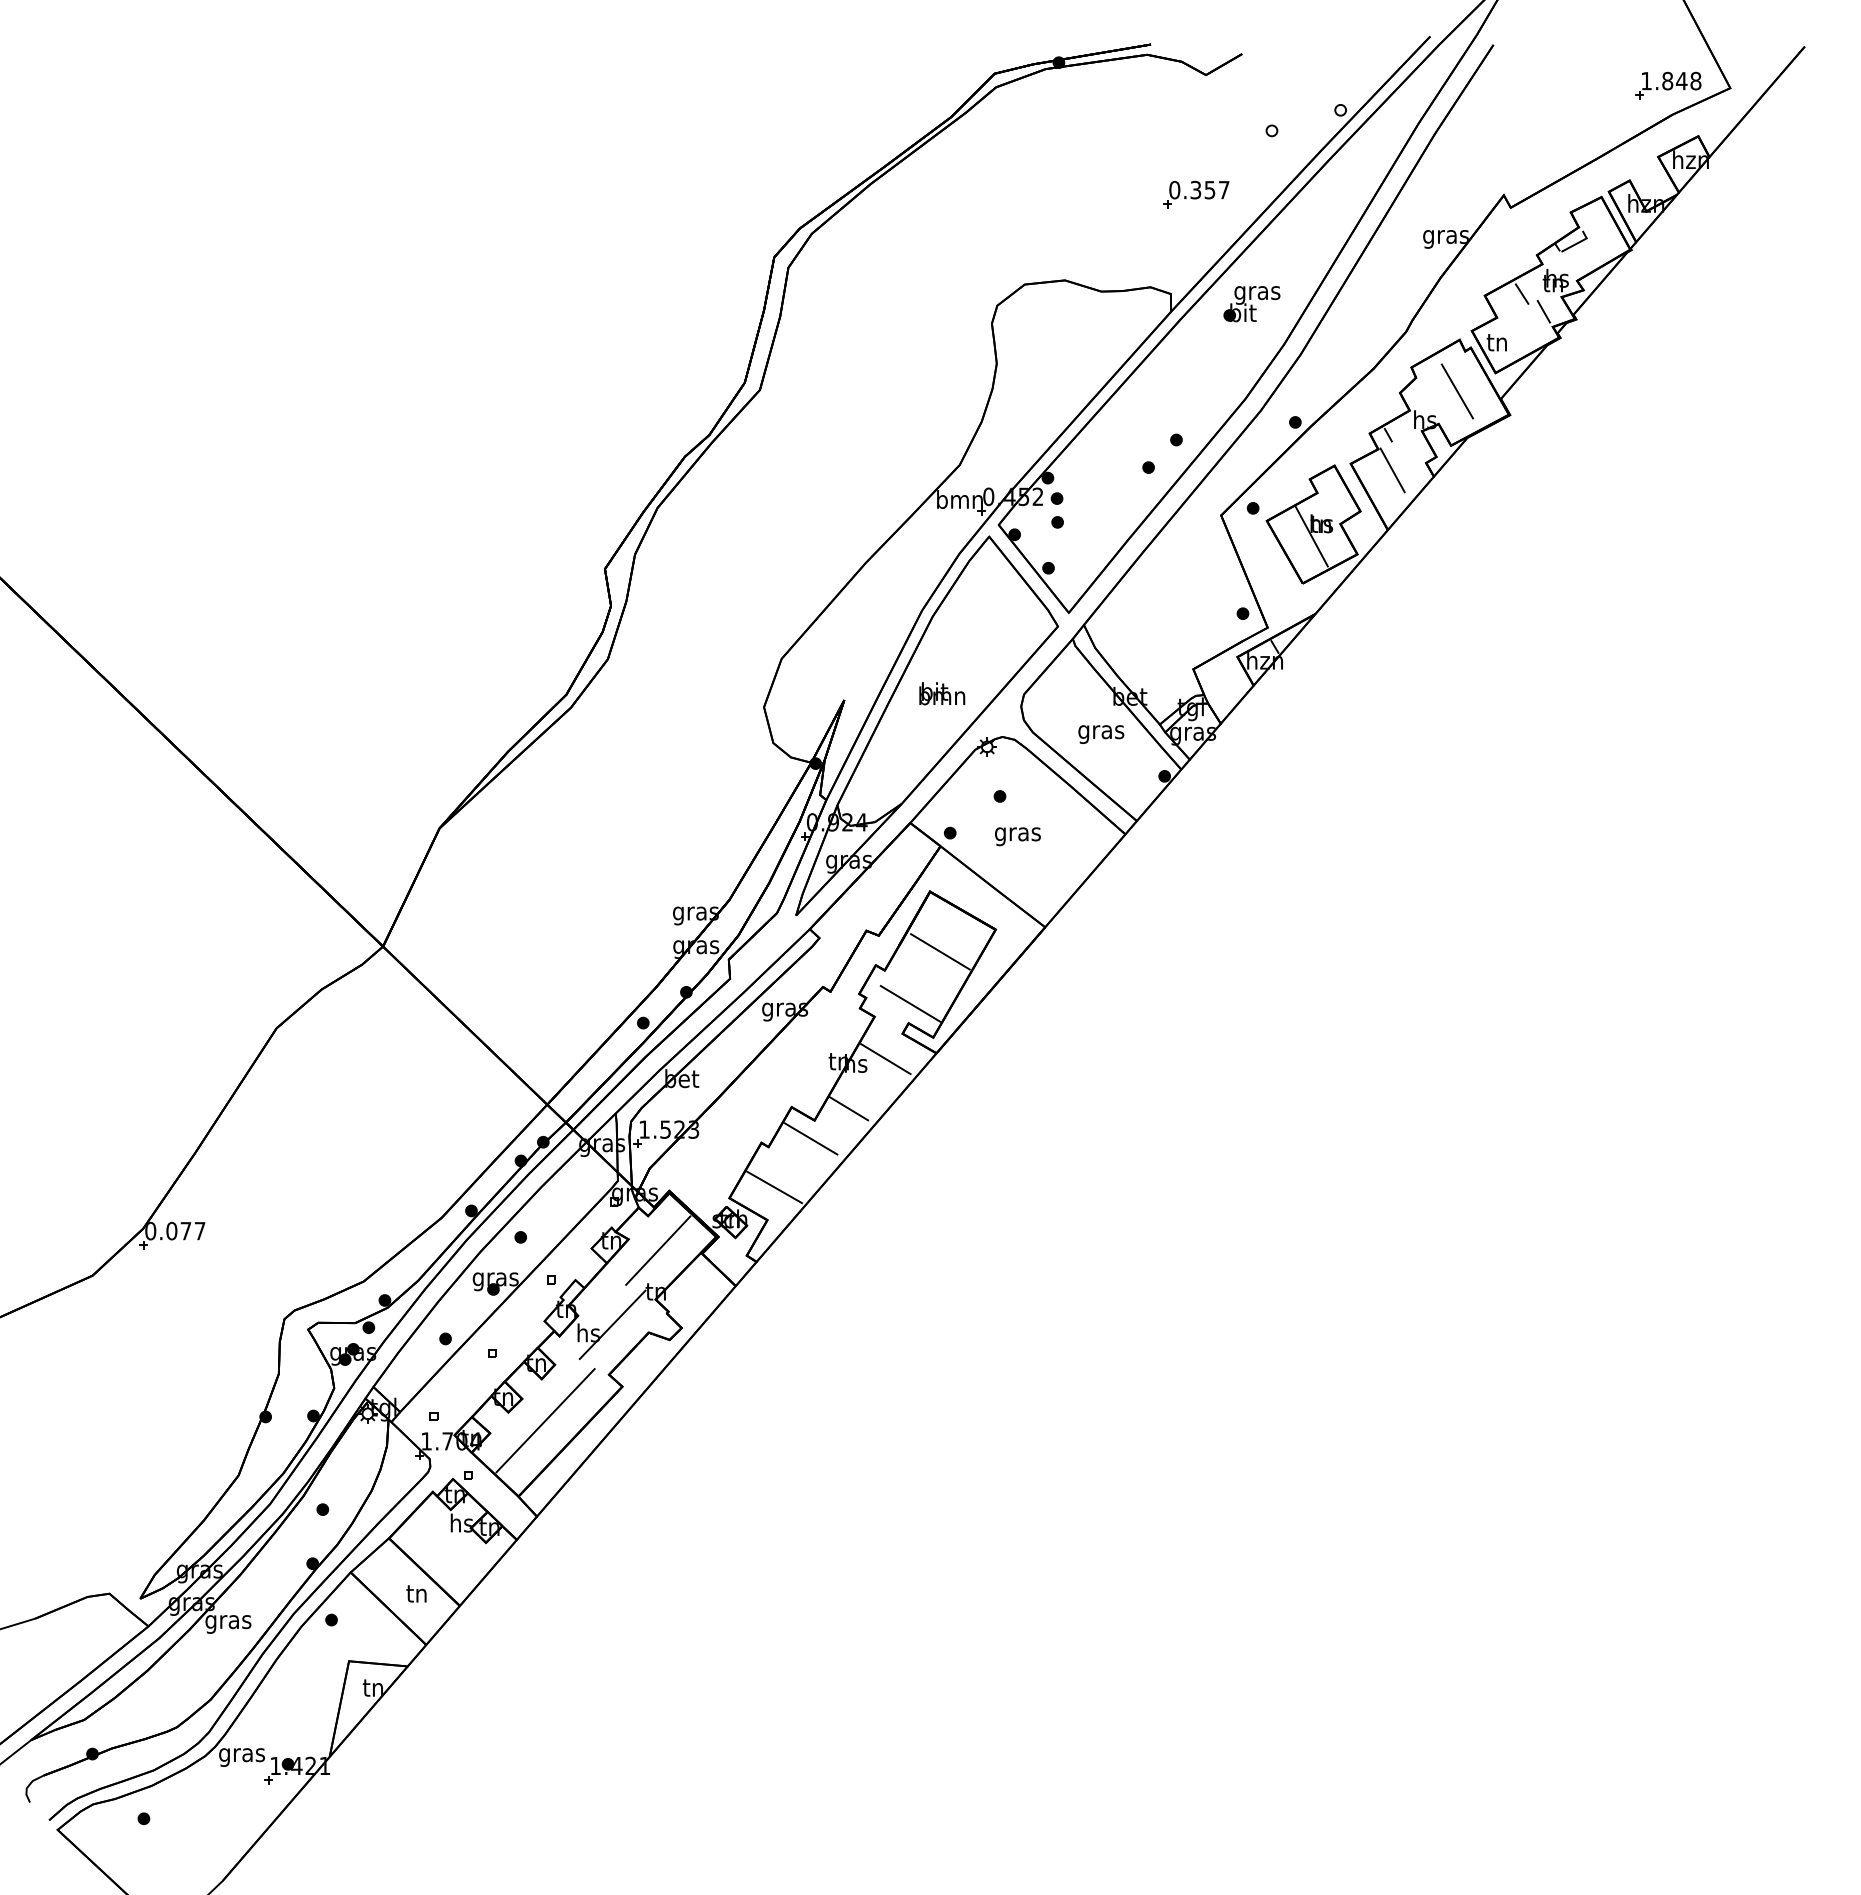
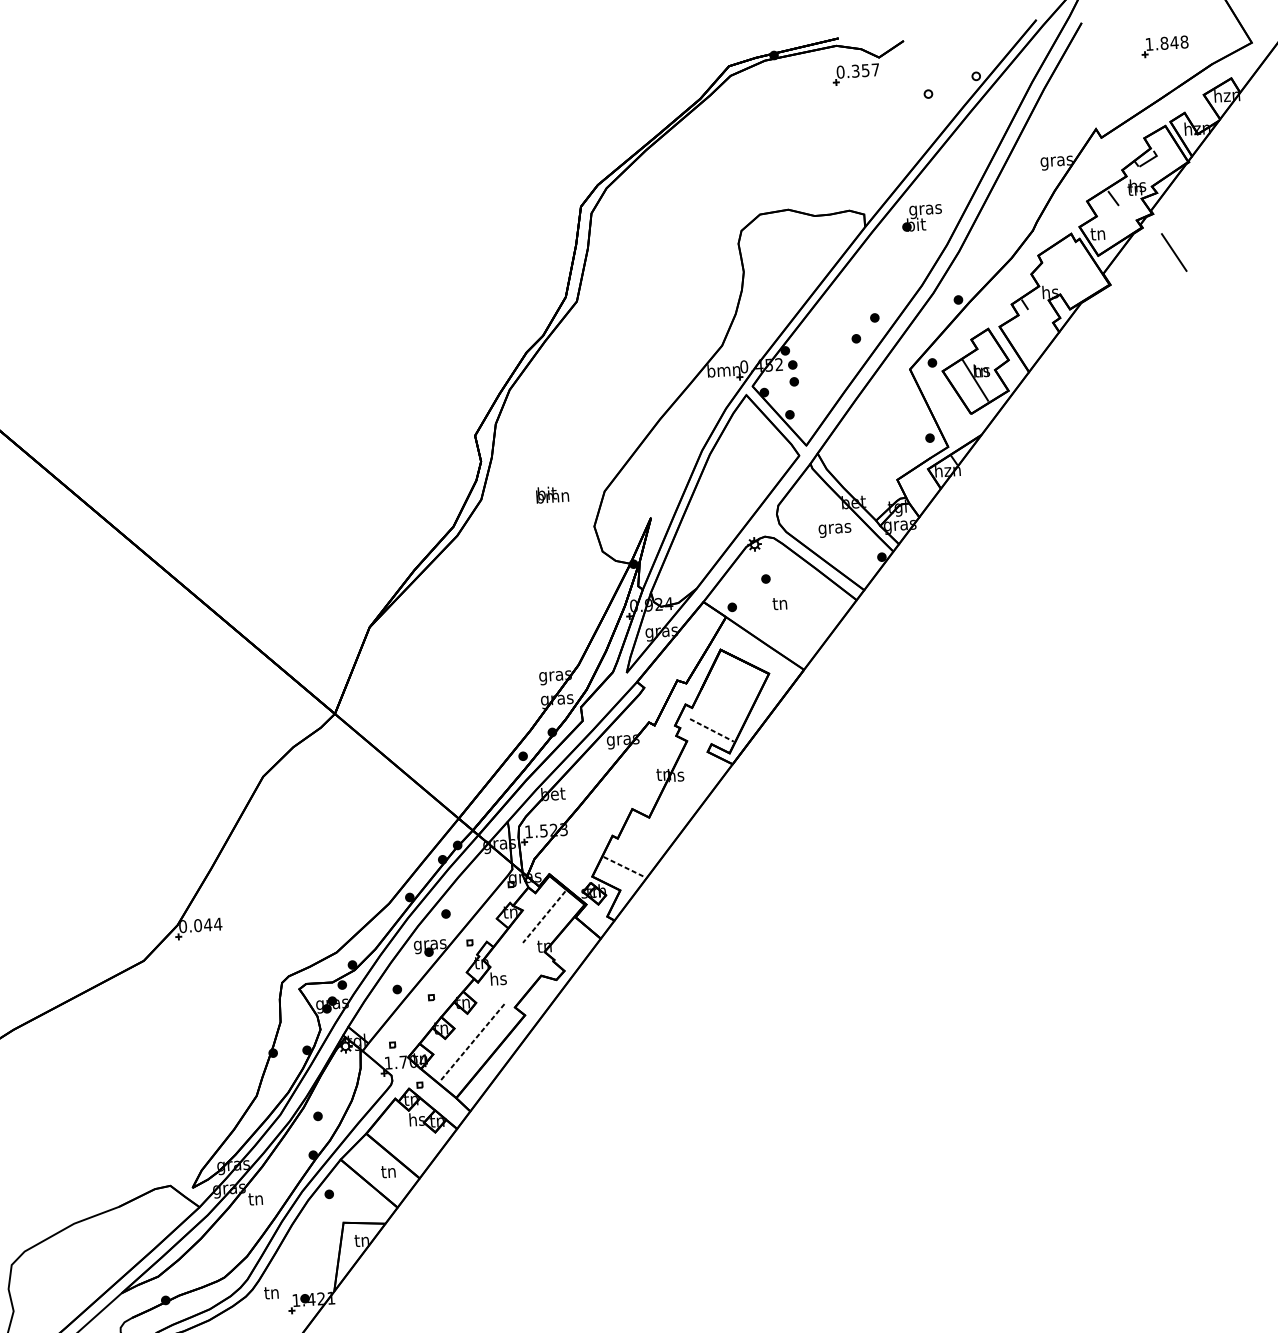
part: (1668, 85) -> (1165, 46), moved
part: (1196, 194) -> (856, 74), moved
line: (1543, 311) -> (1129, 209), removed
line: (1456, 391) -> (1173, 252), moved
line: (1392, 470) -> (1029, 329), removed
text: (942, 693) -> (552, 494), moved
text: (1017, 834) -> (780, 605), gras -> tn
line: (940, 951) -> (730, 691), removed
line: (910, 1003) -> (711, 730), solid -> dashed
line: (885, 1059) -> (696, 771), removed
line: (848, 1108) -> (672, 807), removed
line: (810, 1138) -> (647, 830), removed
line: (774, 1187) -> (623, 866), solid -> dashed
text: (192, 1231) -> (212, 924), 0.077 -> 0.044
line: (658, 1250) -> (544, 917), solid -> dashed
line: (612, 1324) -> (515, 971), removed
line: (545, 1421) -> (472, 1043), solid -> dashed
text: (228, 1622) -> (256, 1200), gras -> tn
text: (241, 1755) -> (271, 1294), gras -> tn

